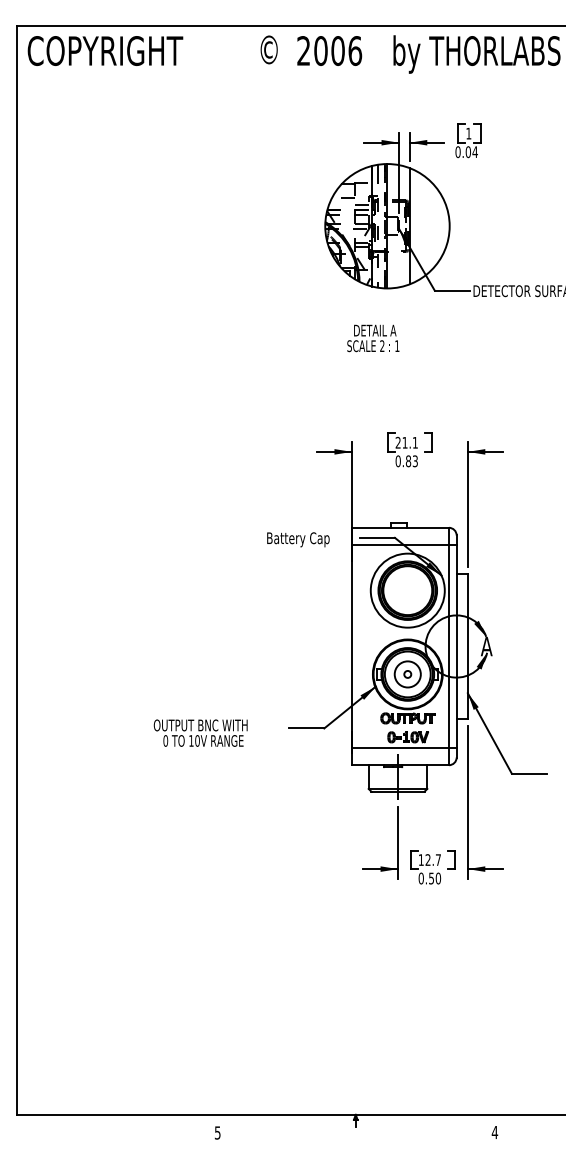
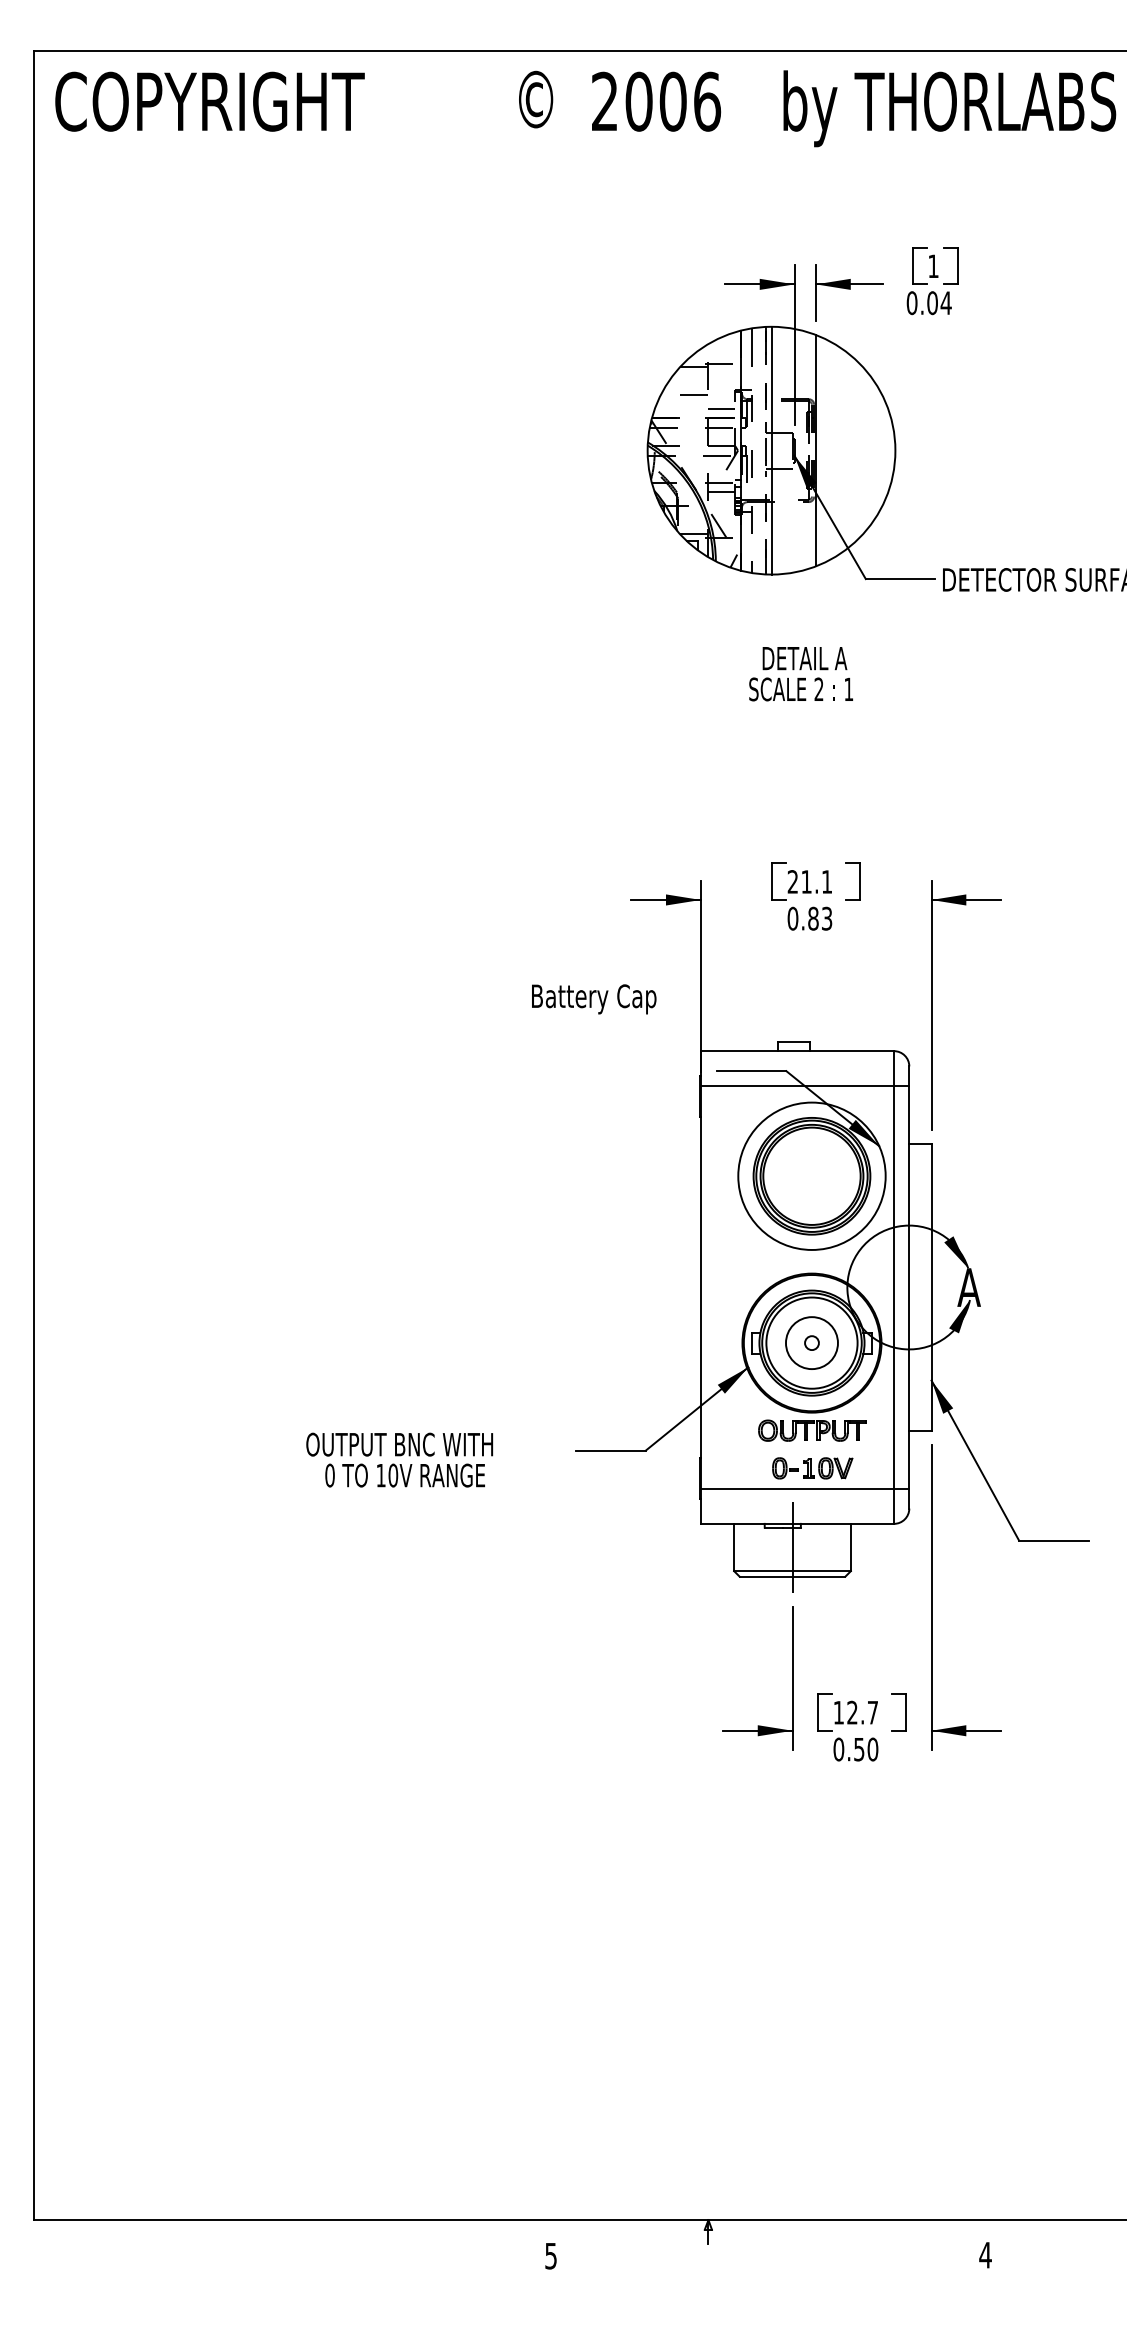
text: (373, 338) -> (801, 674), moved
text: (298, 539) -> (594, 998), moved
text: (217, 1132) -> (550, 2255), moved

